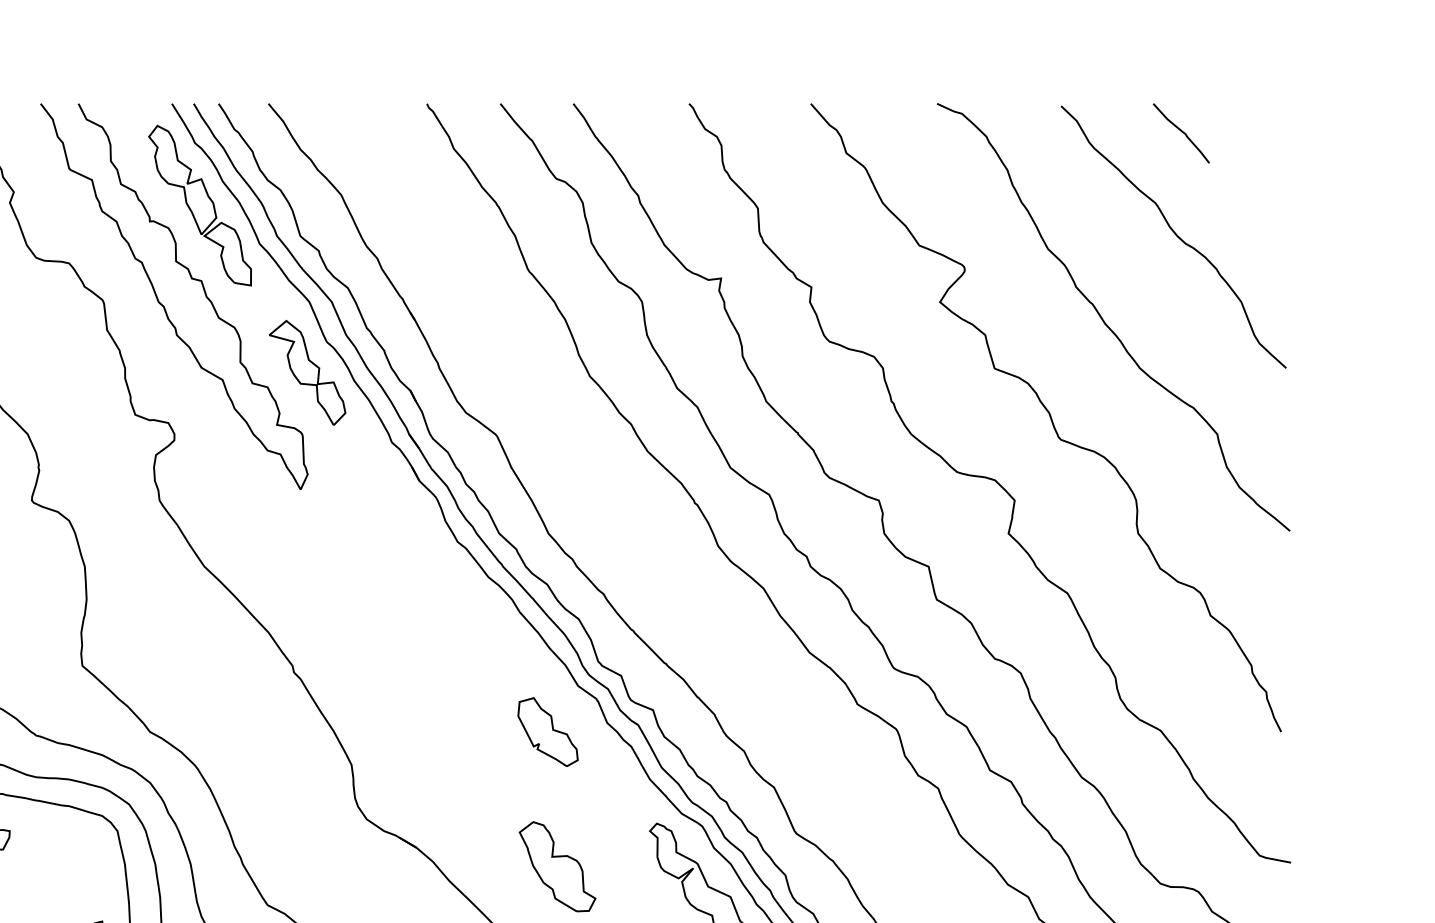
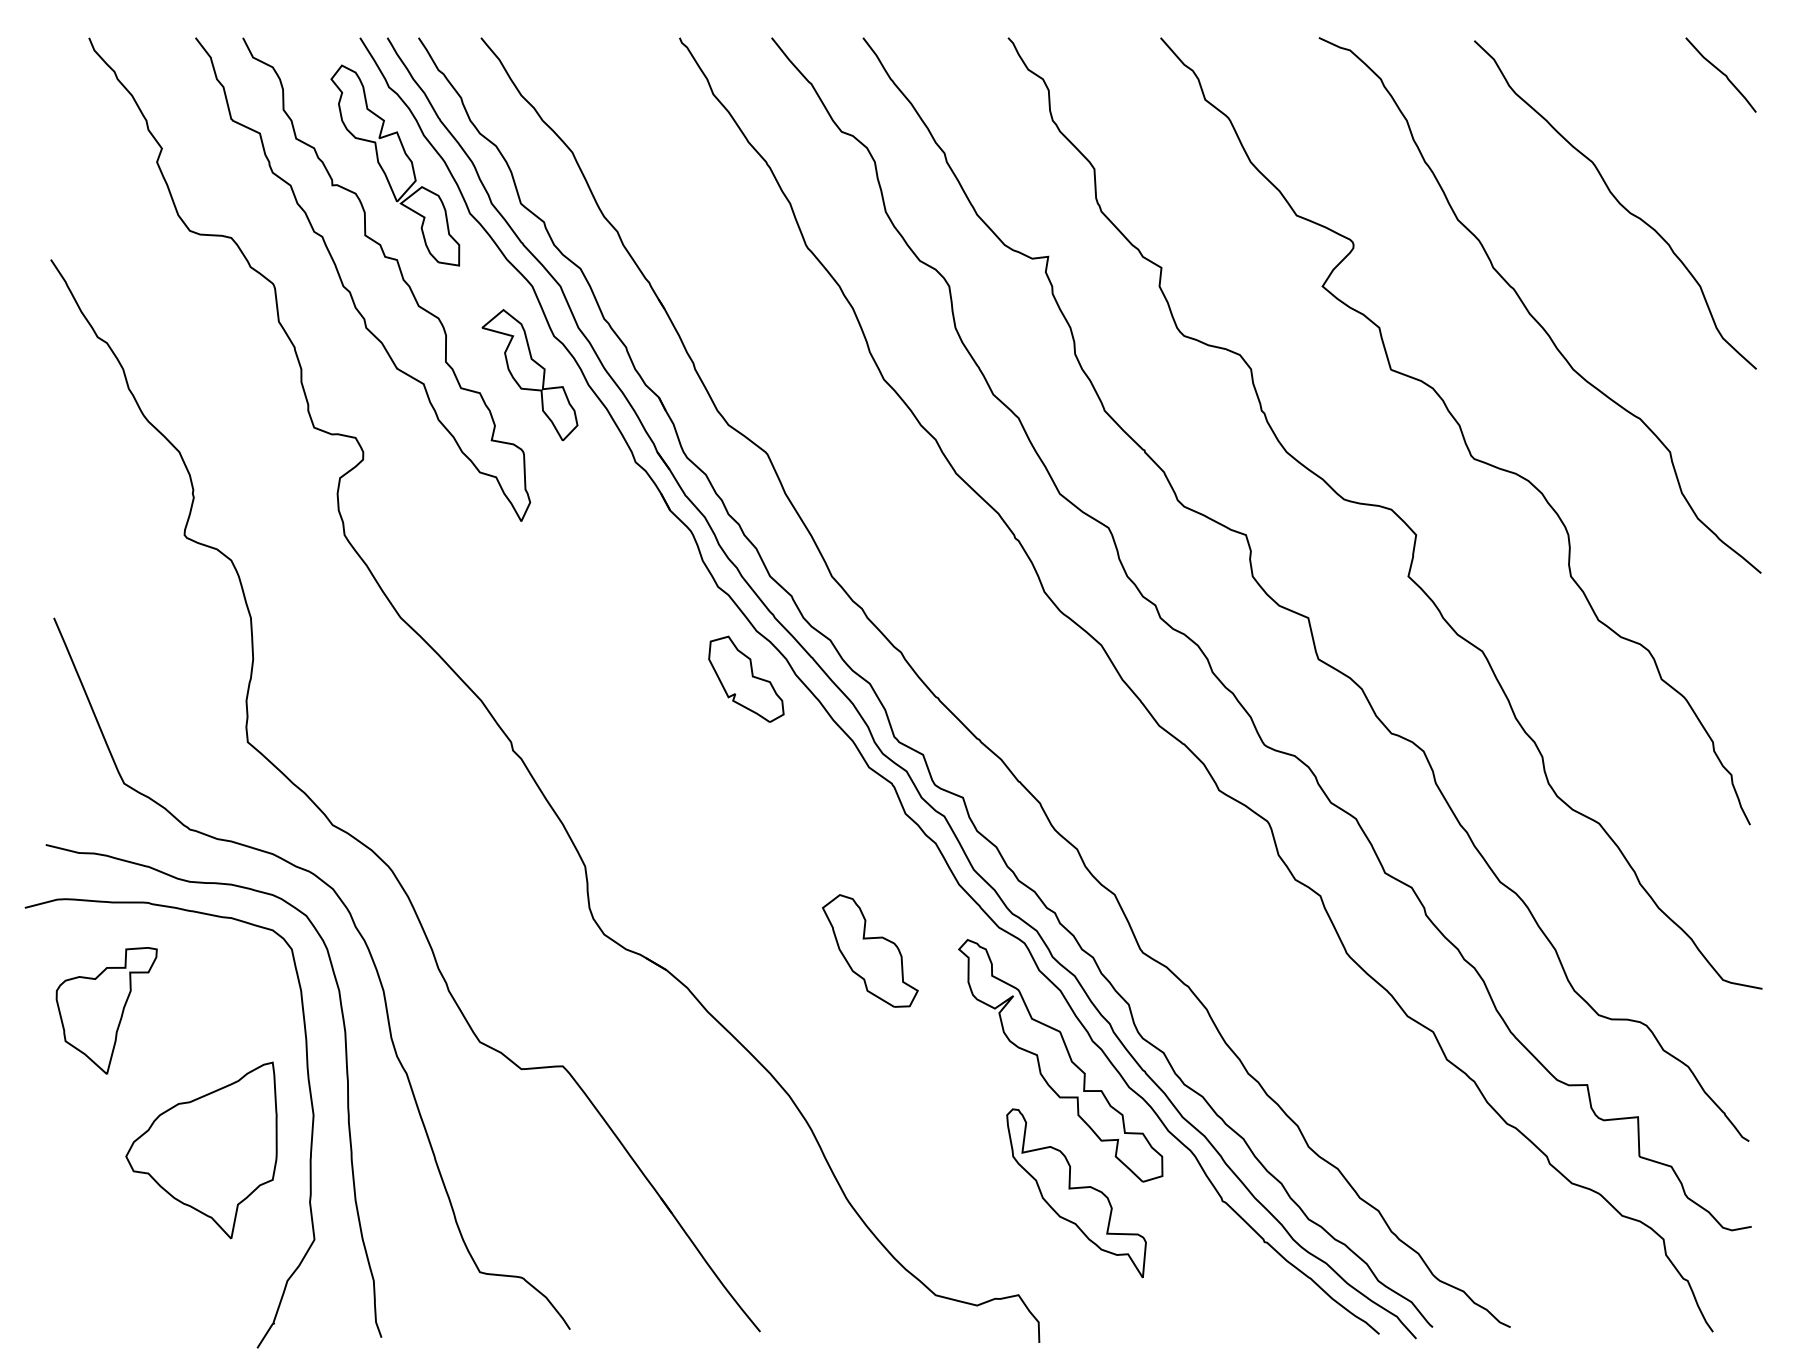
curve: (1181, 132) -> (1721, 73), moved
part: (548, 731) -> (746, 678), moved
part: (557, 866) -> (870, 950), moved

